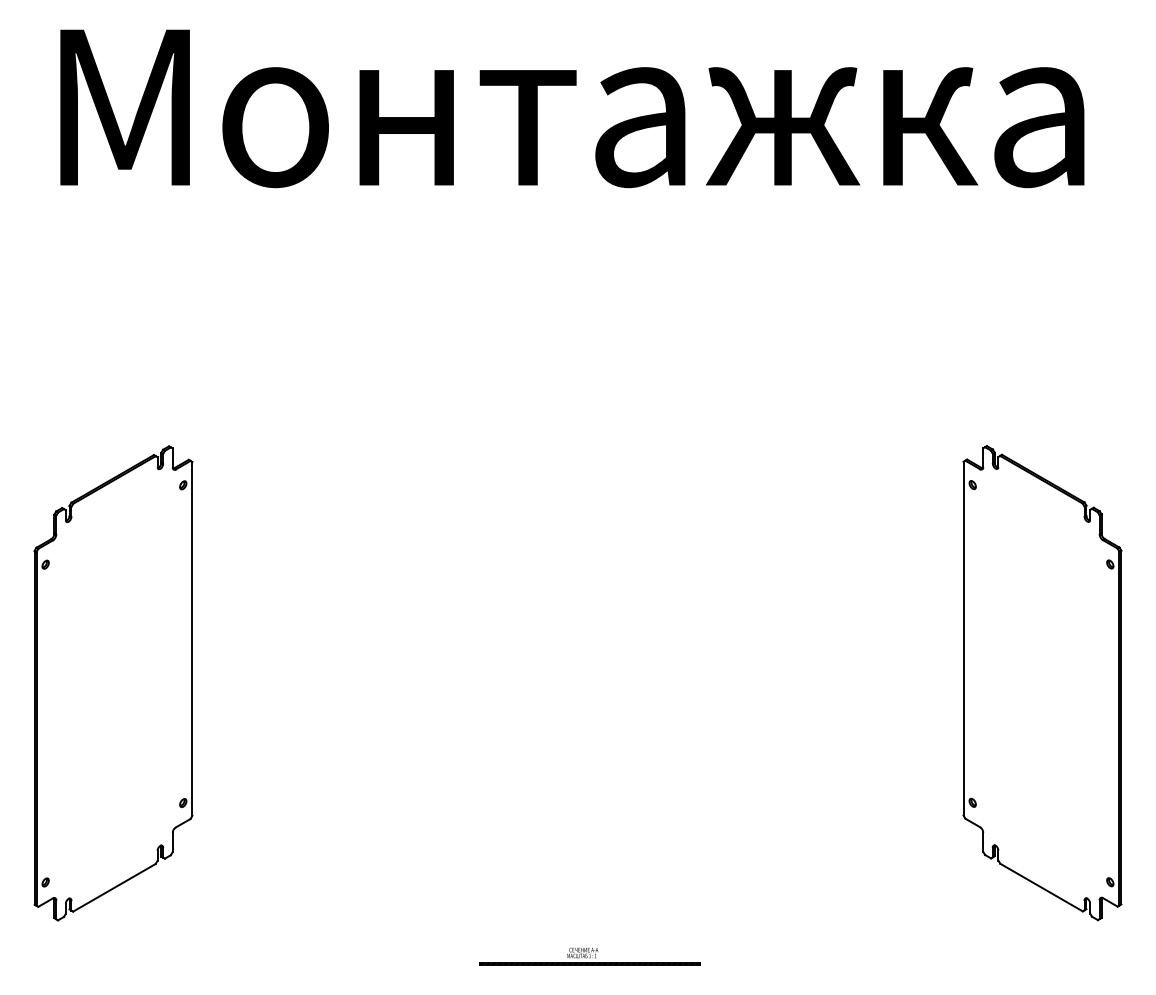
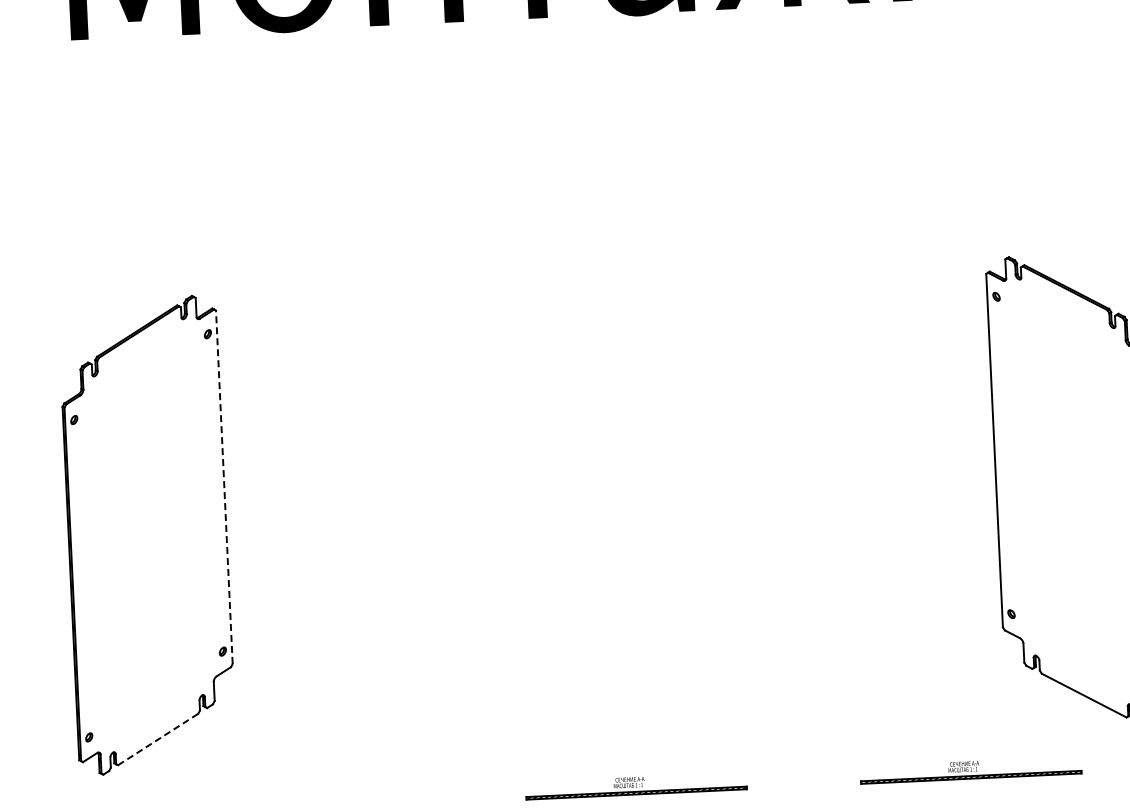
line: (192, 638) -> (224, 486), solid -> dashed
line: (114, 887) -> (158, 739), solid -> dashed
part: (924, 956) -> (970, 769), added

